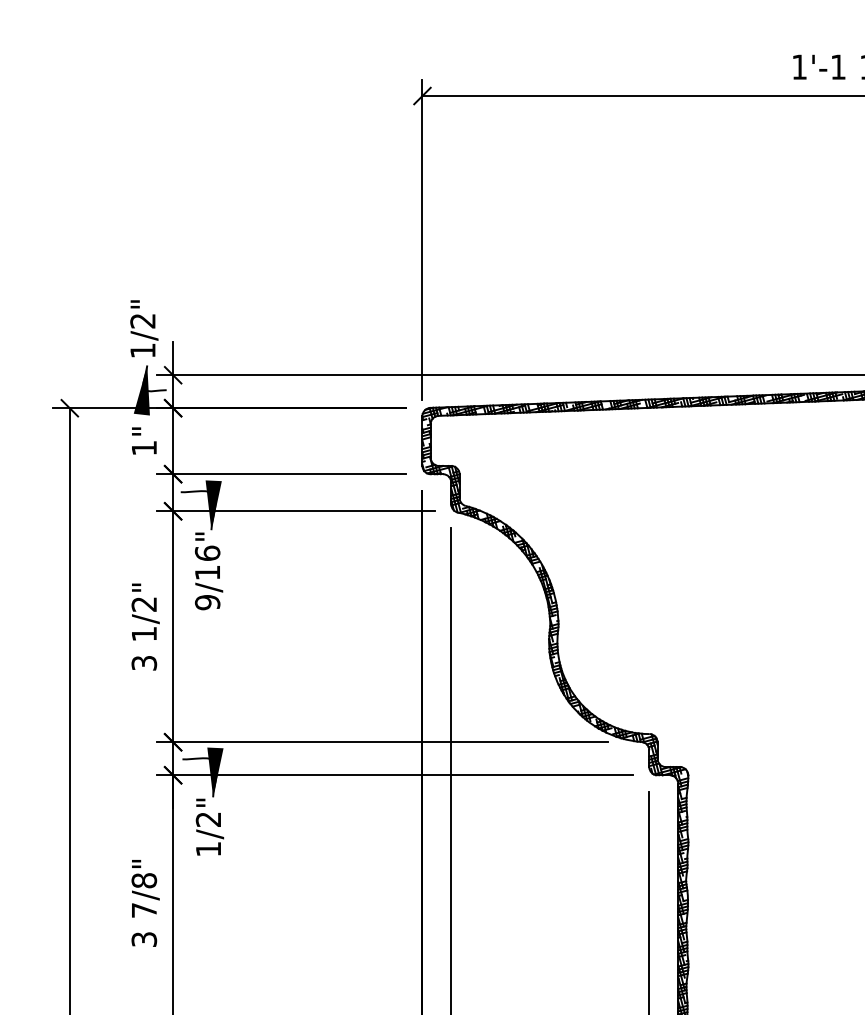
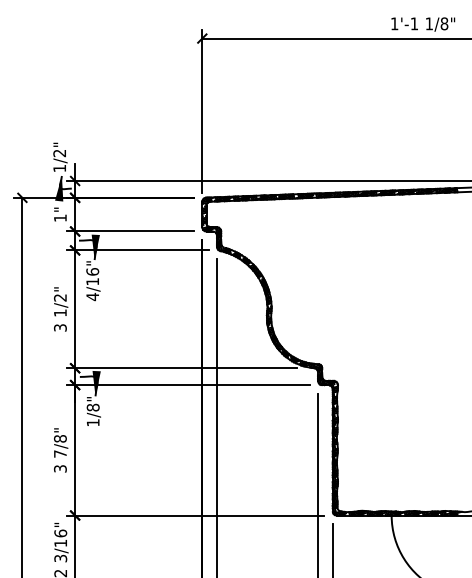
text: (207, 601) -> (92, 296), 9/16" -> 4/16"
text: (207, 819) -> (92, 407), 1/2" -> 1/8"

